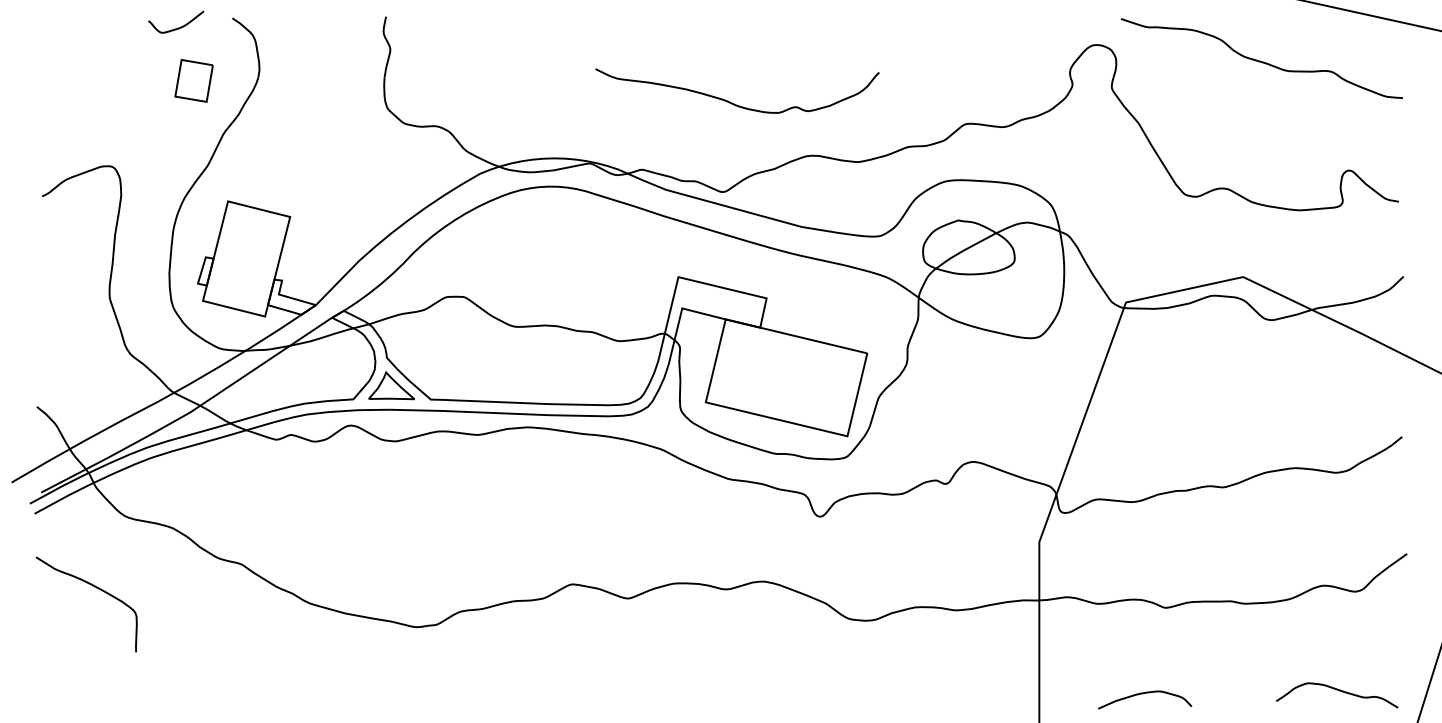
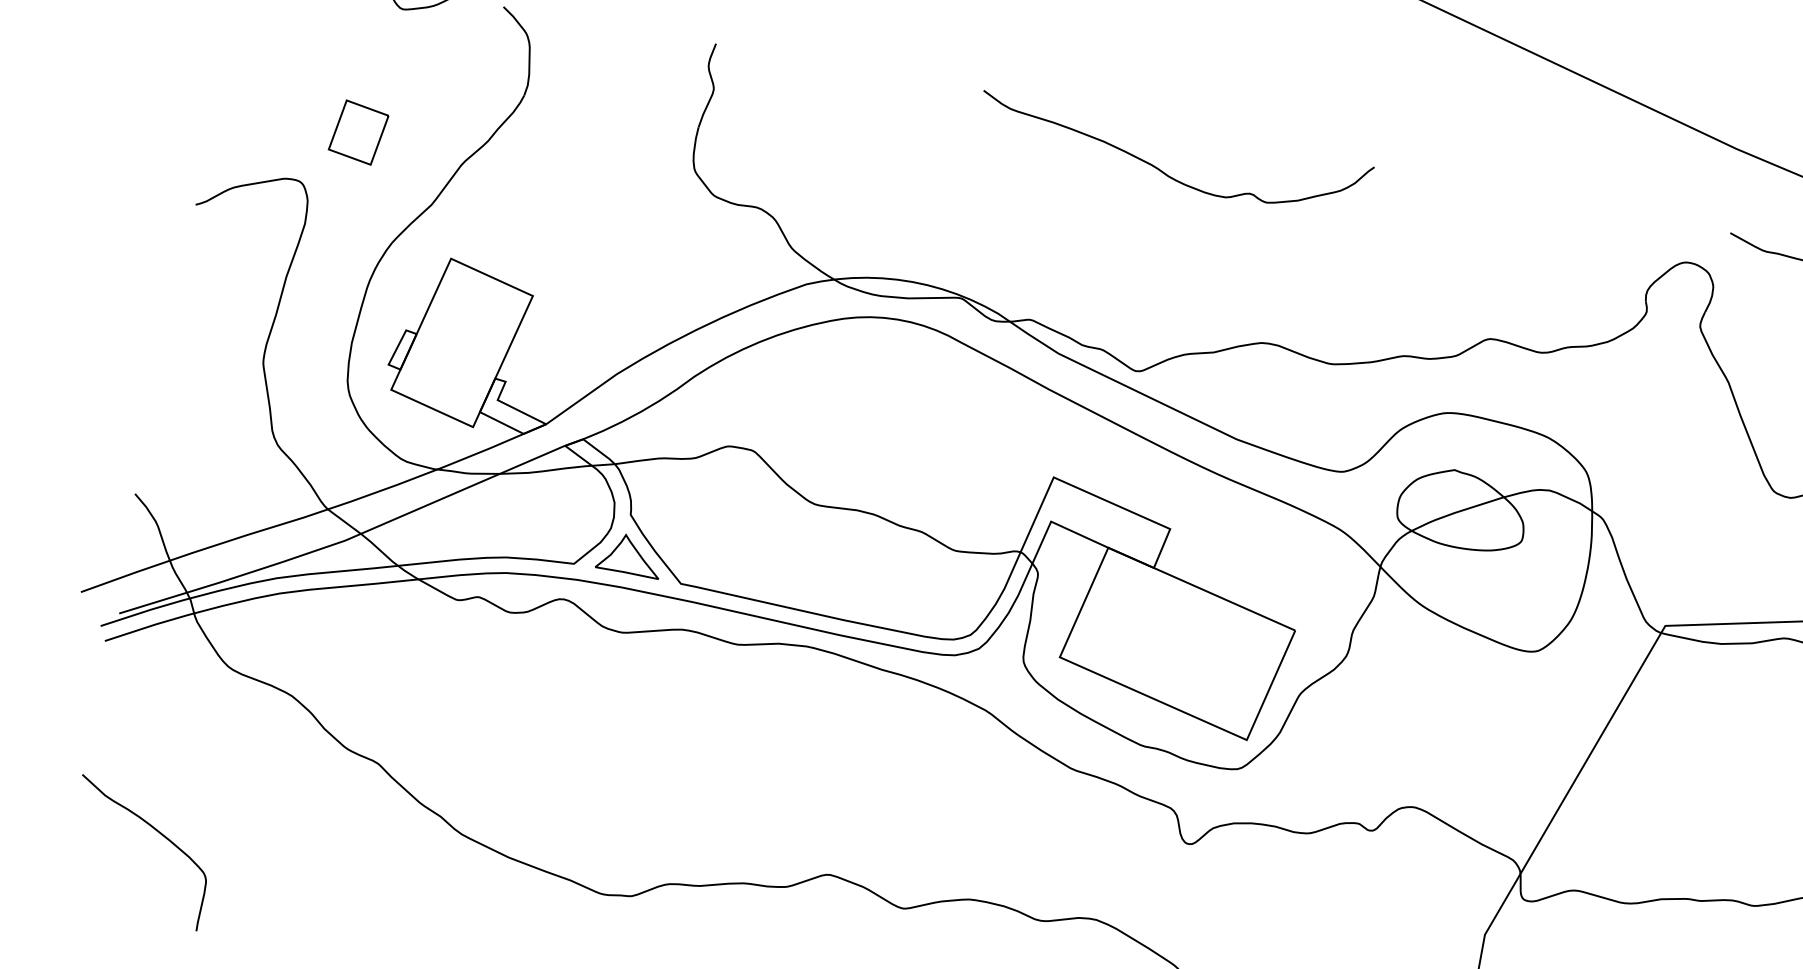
part: (193, 80) -> (357, 131), moved
curve: (732, 102) -> (1164, 171), moved
curve: (94, 587) -> (155, 831), moved

